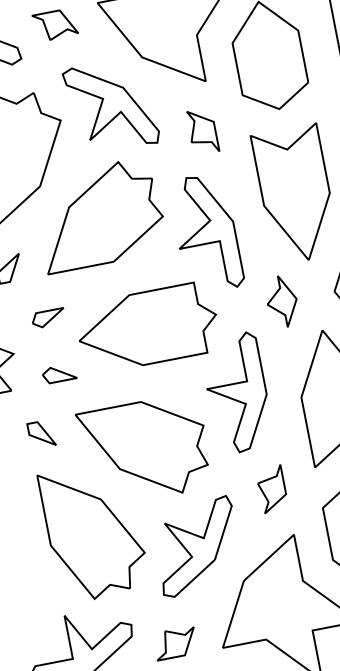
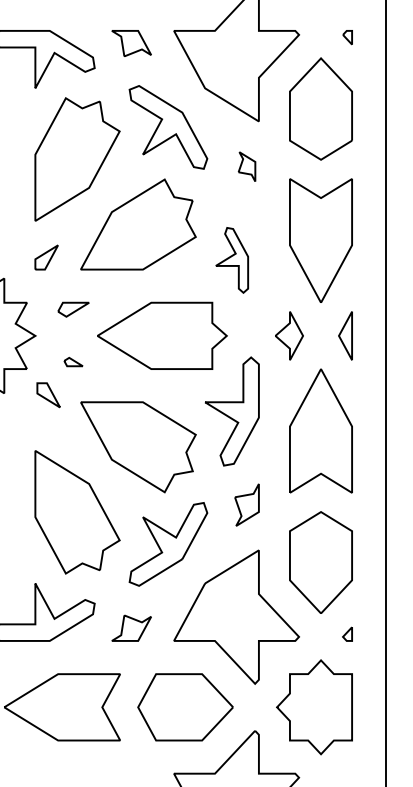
part: (202, 131) -> (246, 166), size x0.7
part: (205, 233) -> (231, 260), size x0.6
part: (59, 373) -> (73, 361), size x0.6
part: (41, 434) -> (48, 395), moved

